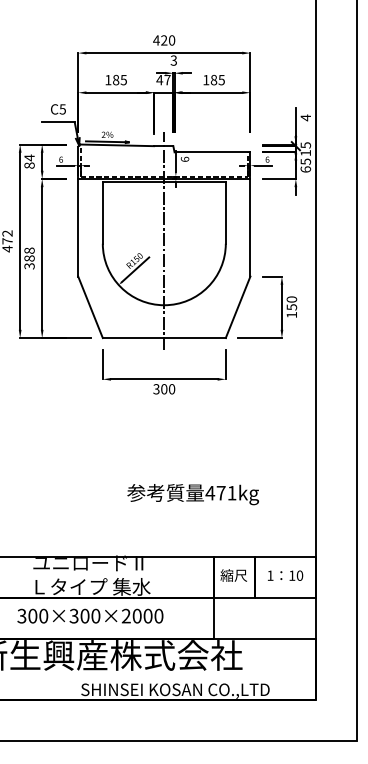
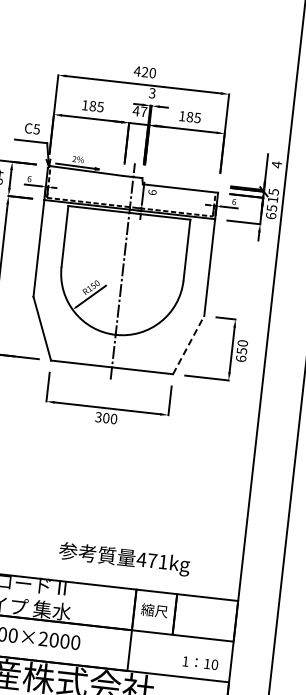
line: (238, 306) -> (189, 344), solid -> dashed
text: (291, 314) -> (240, 358), 150 -> 650
text: (192, 494) -> (123, 558), moved
text: (285, 575) -> (200, 662), moved

